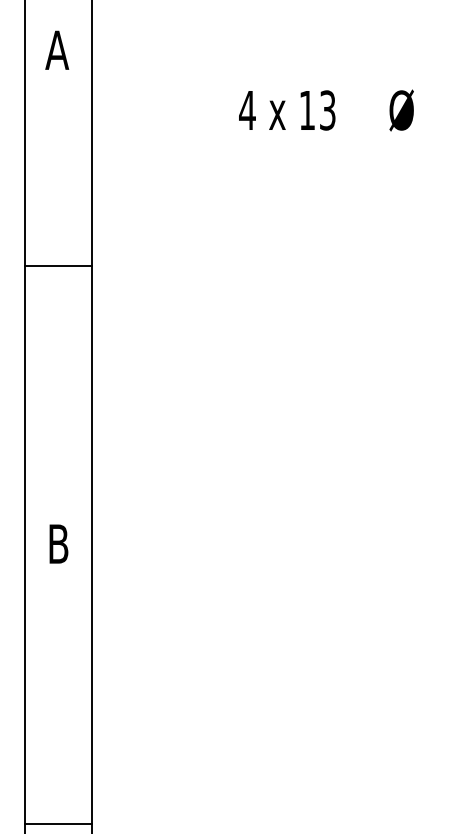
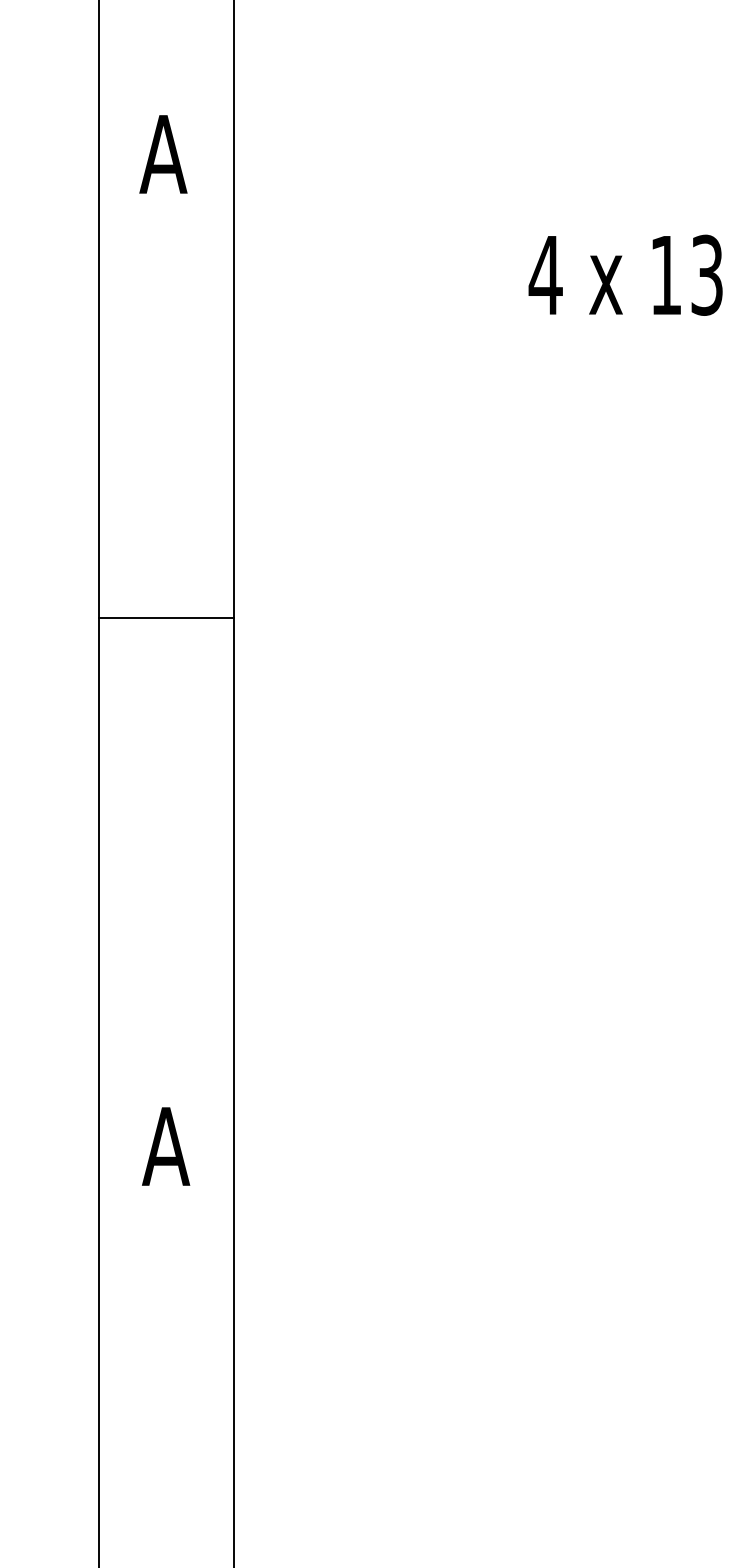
line: (58, 265) -> (166, 616), moved
text: (58, 543) -> (166, 1145), B -> A

